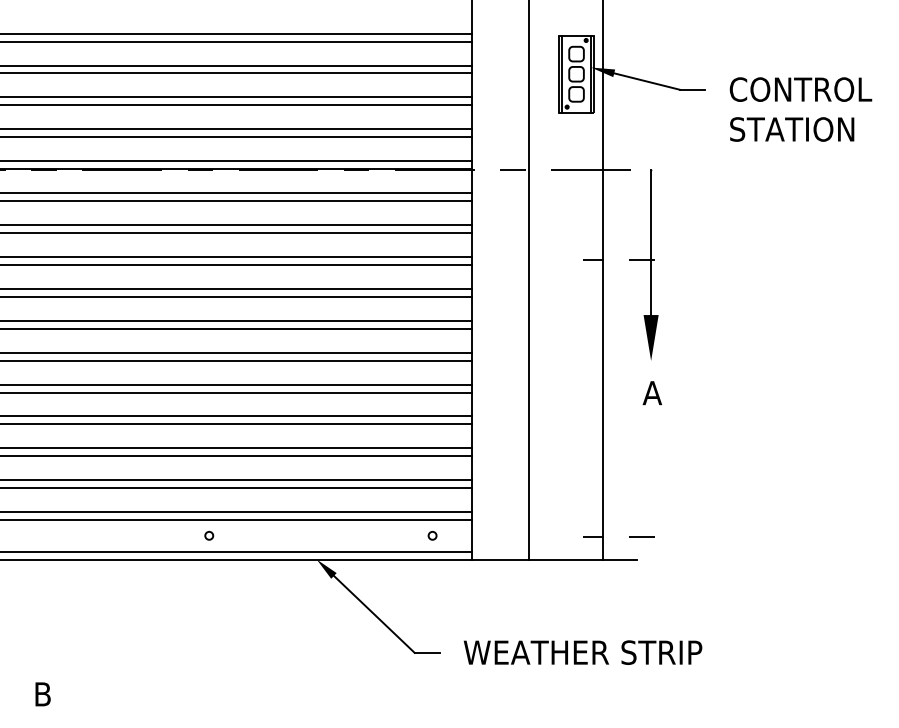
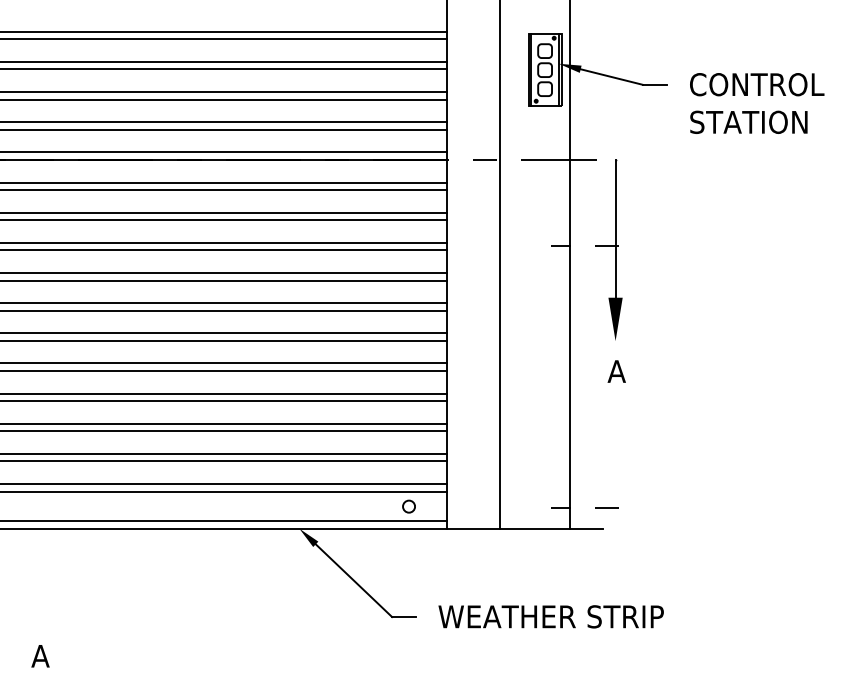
circle: (208, 534) -> (197, 505), removed
circle: (432, 534) -> (408, 505), size x1.6
text: (42, 694) -> (40, 656), B -> A

